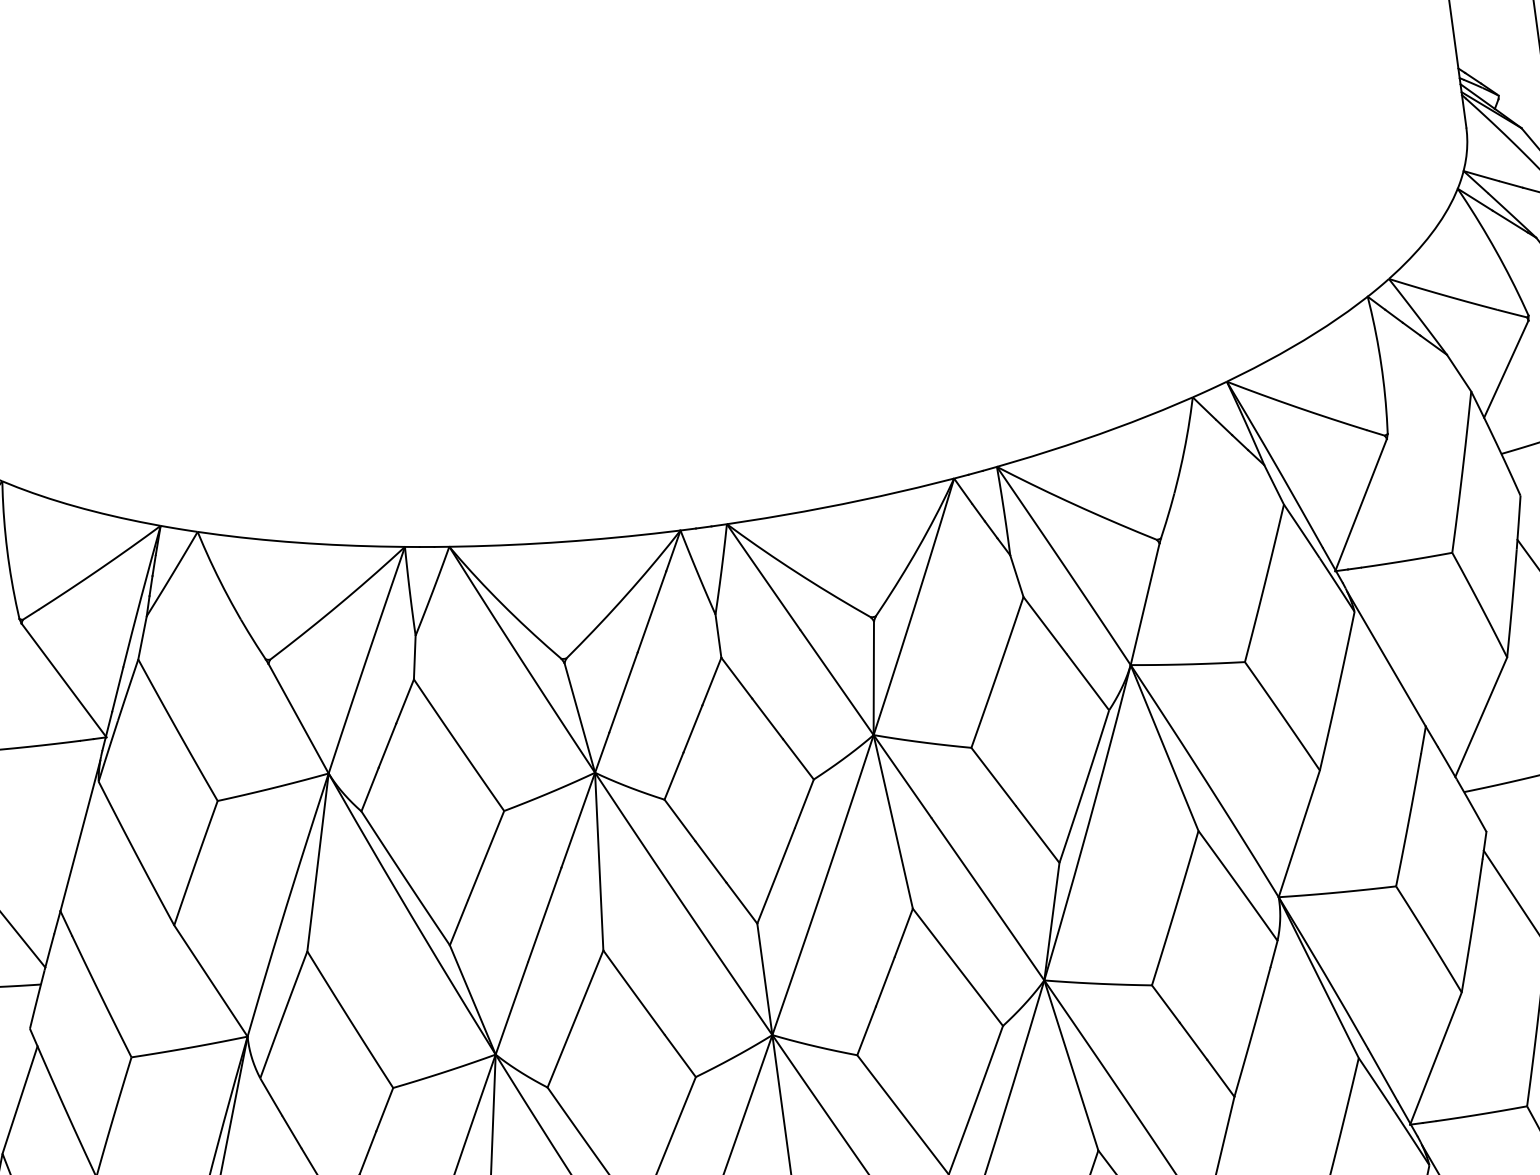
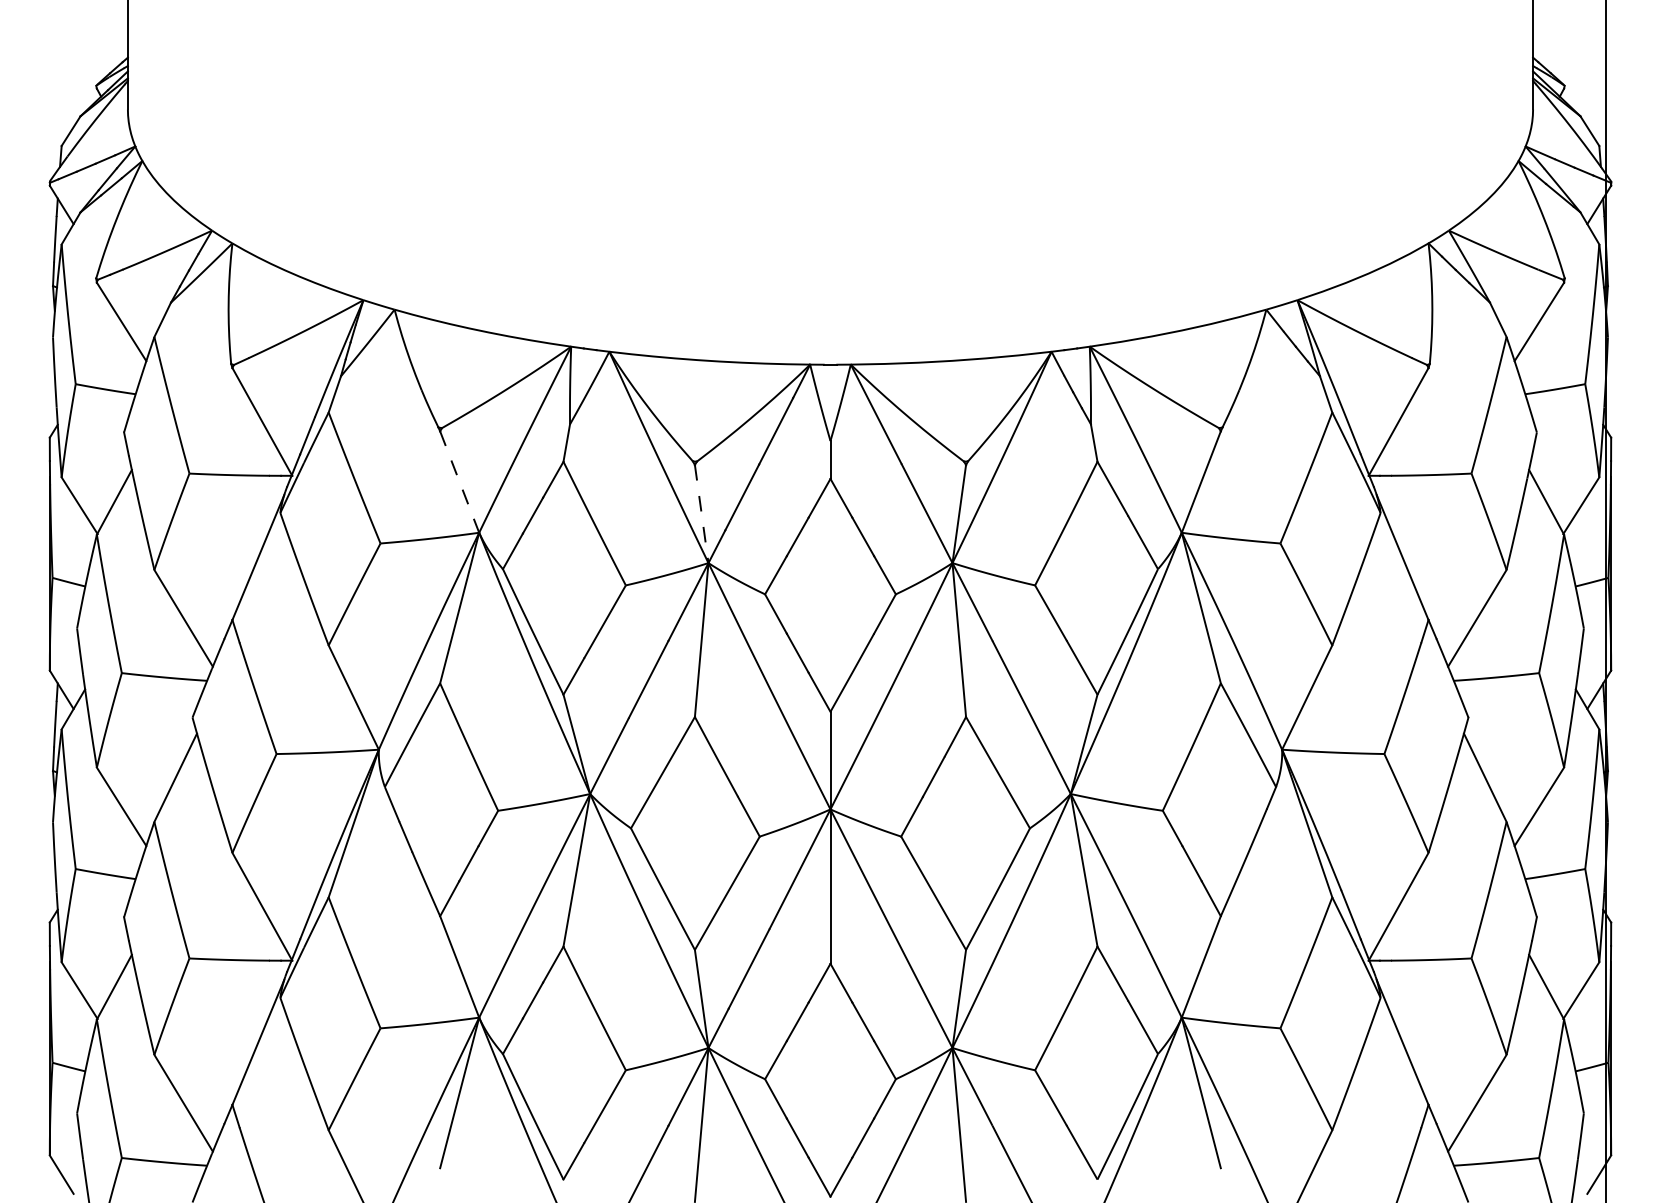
line: (579, 718) -> (701, 514), solid -> dashed
line: (298, 719) -> (459, 482), solid -> dashed

